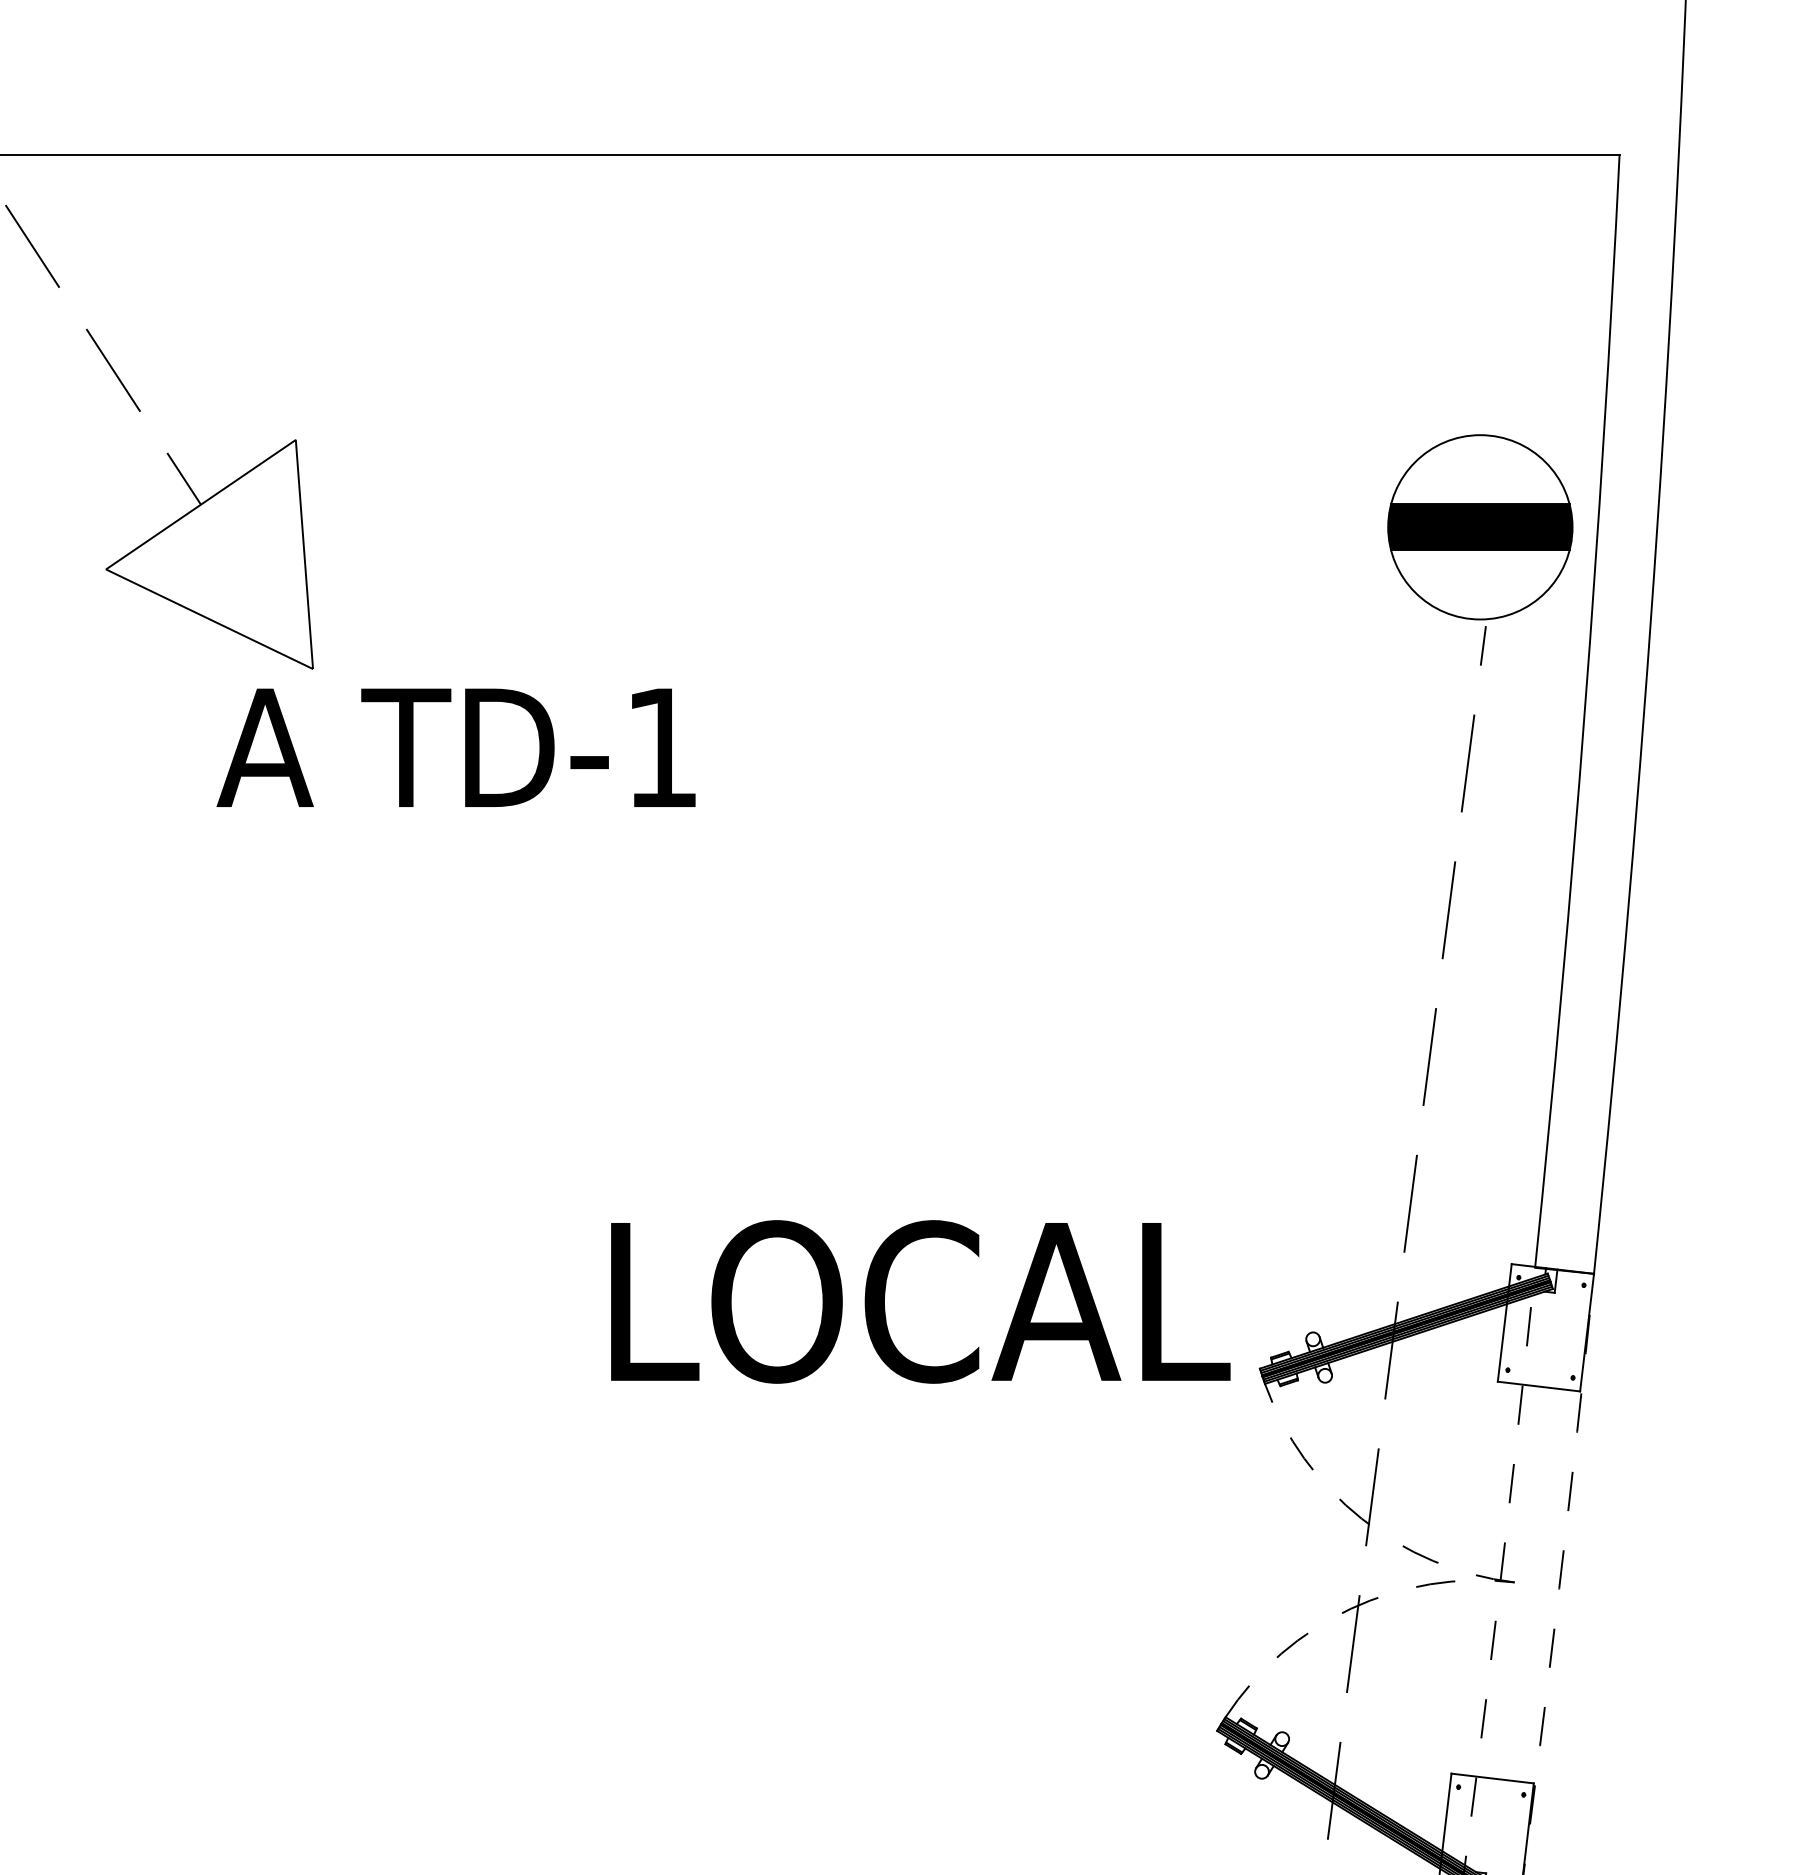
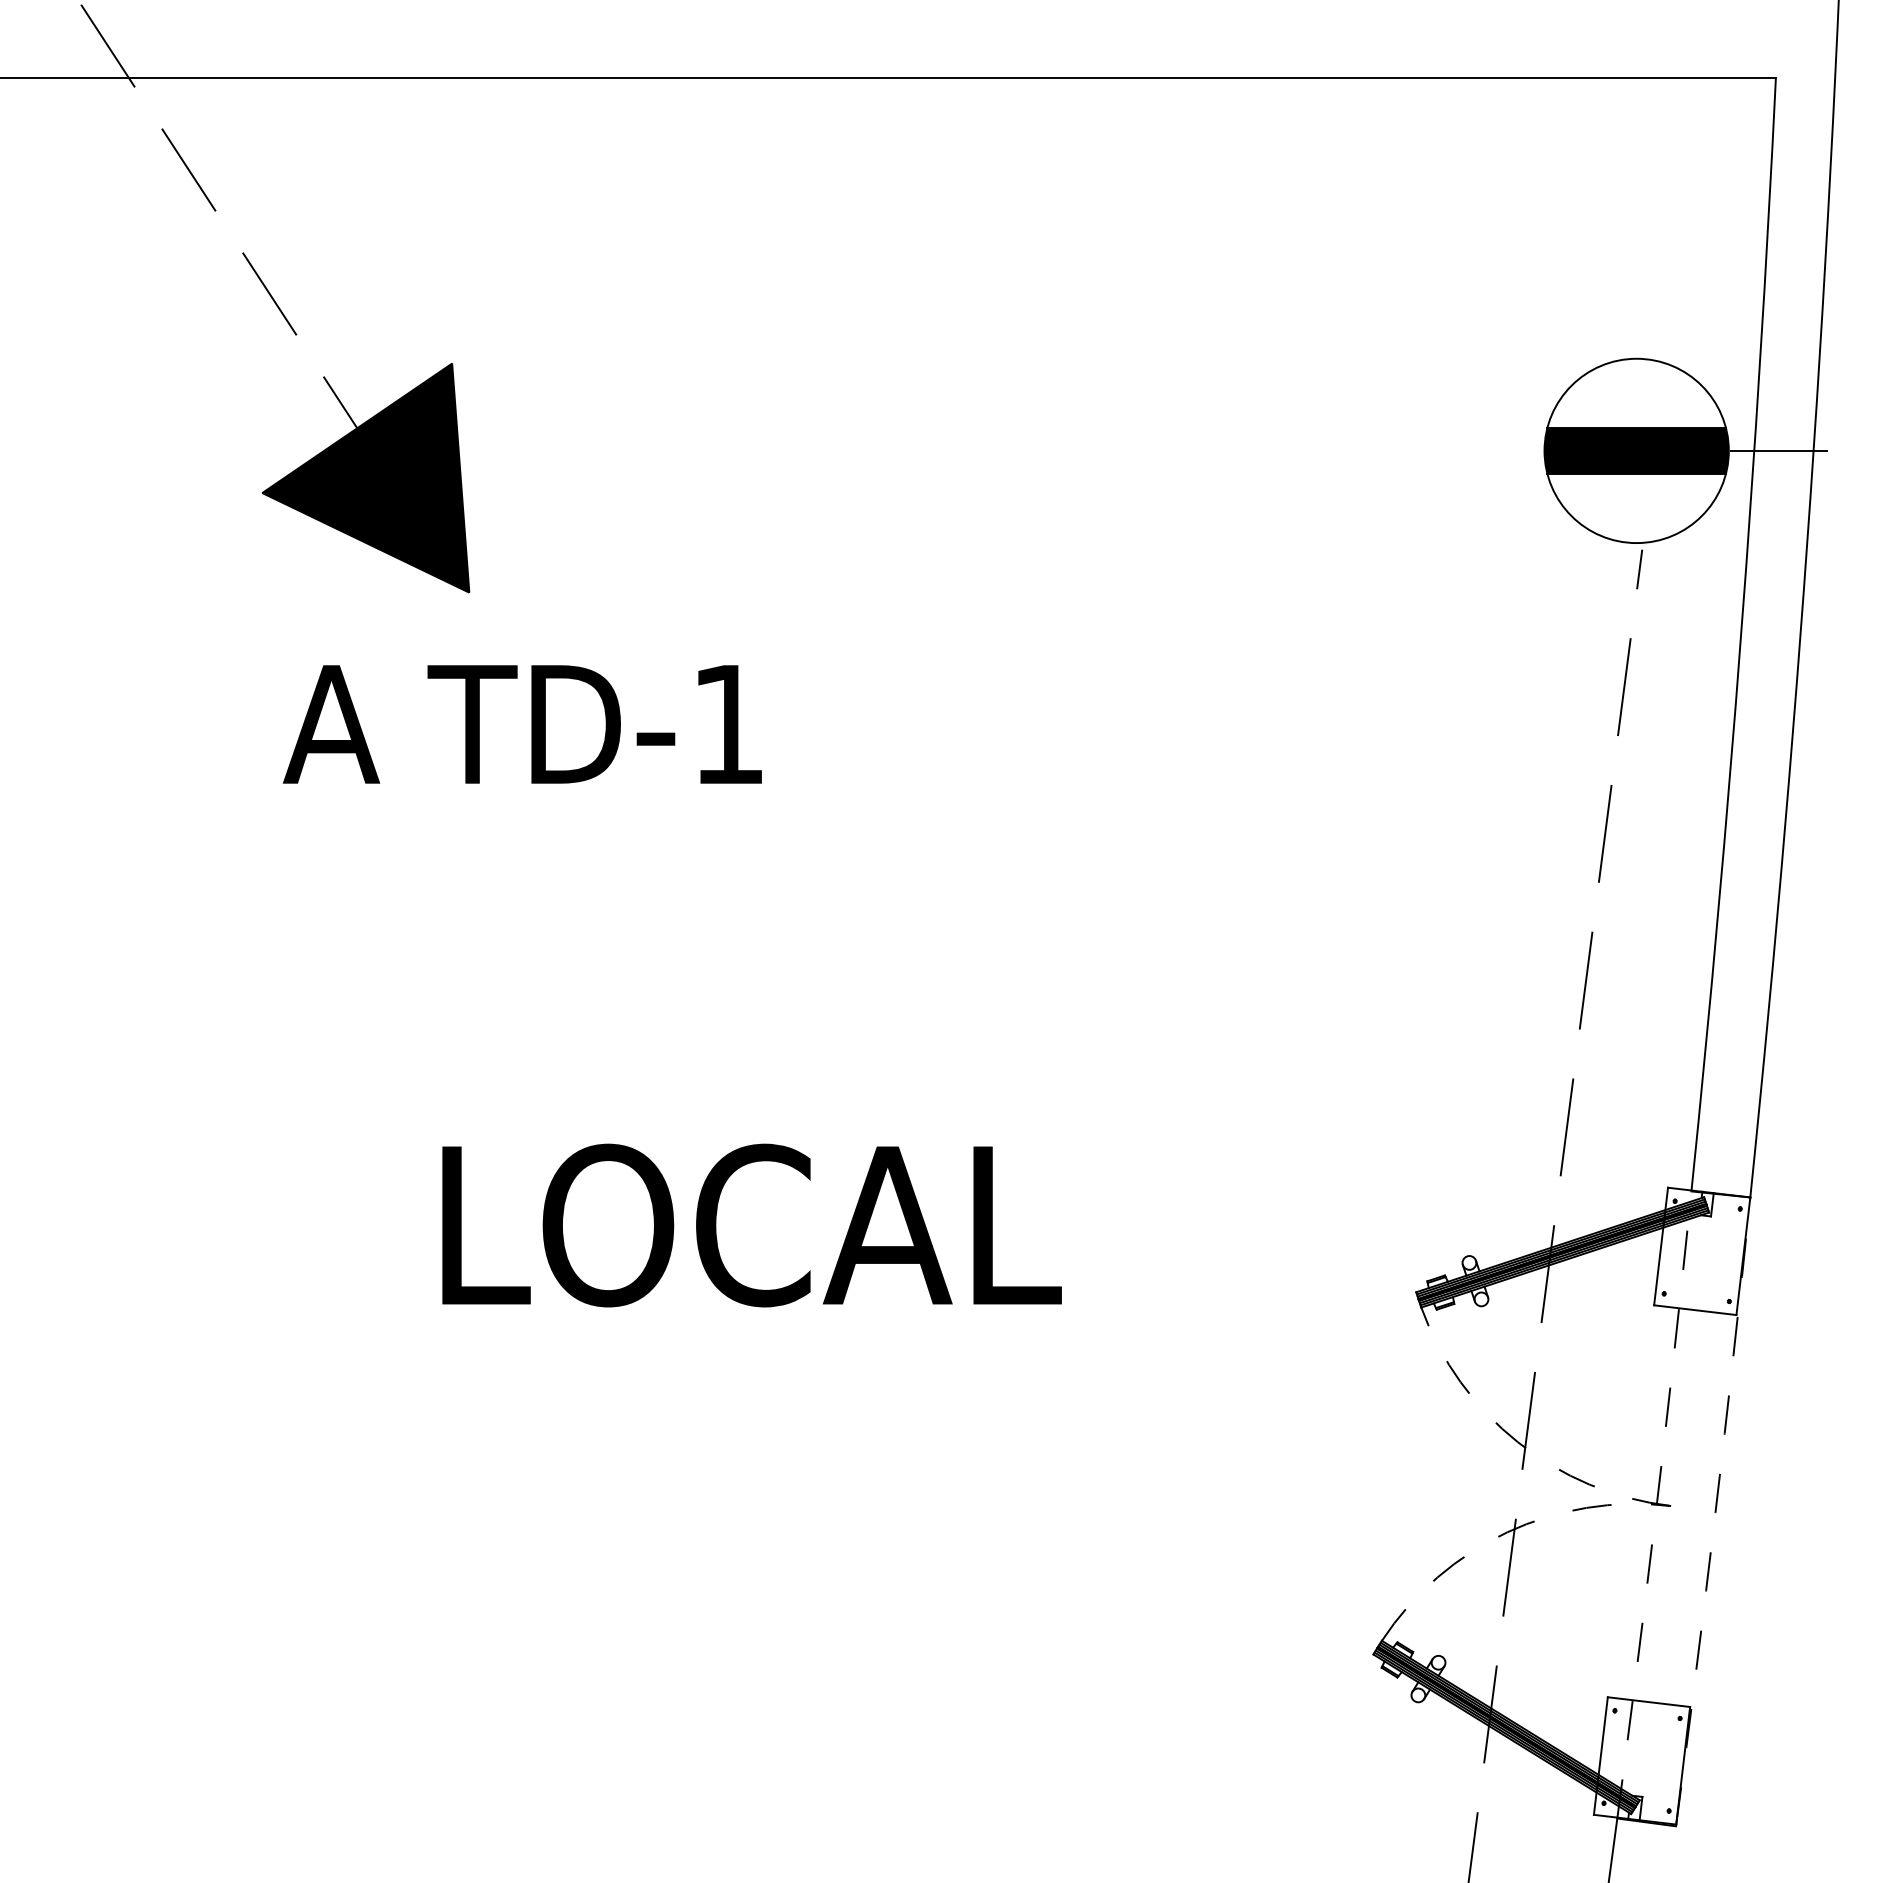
line: (1627, 526) -> (1783, 450), added
fill: (209, 553) -> (365, 477), added
text: (455, 747) -> (521, 724), moved
text: (920, 1301) -> (751, 1225), moved

